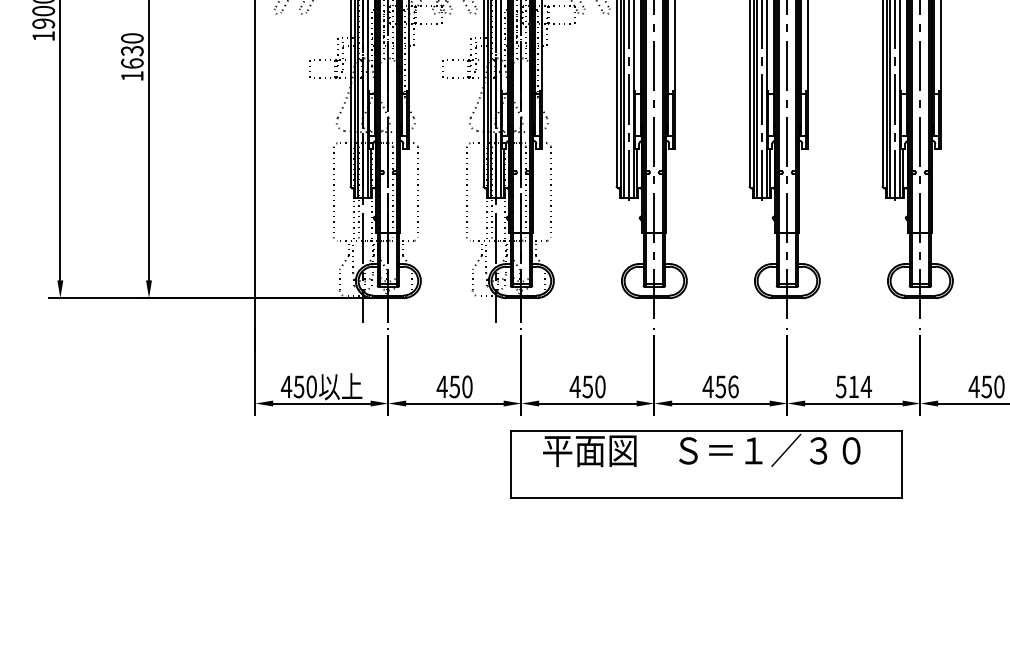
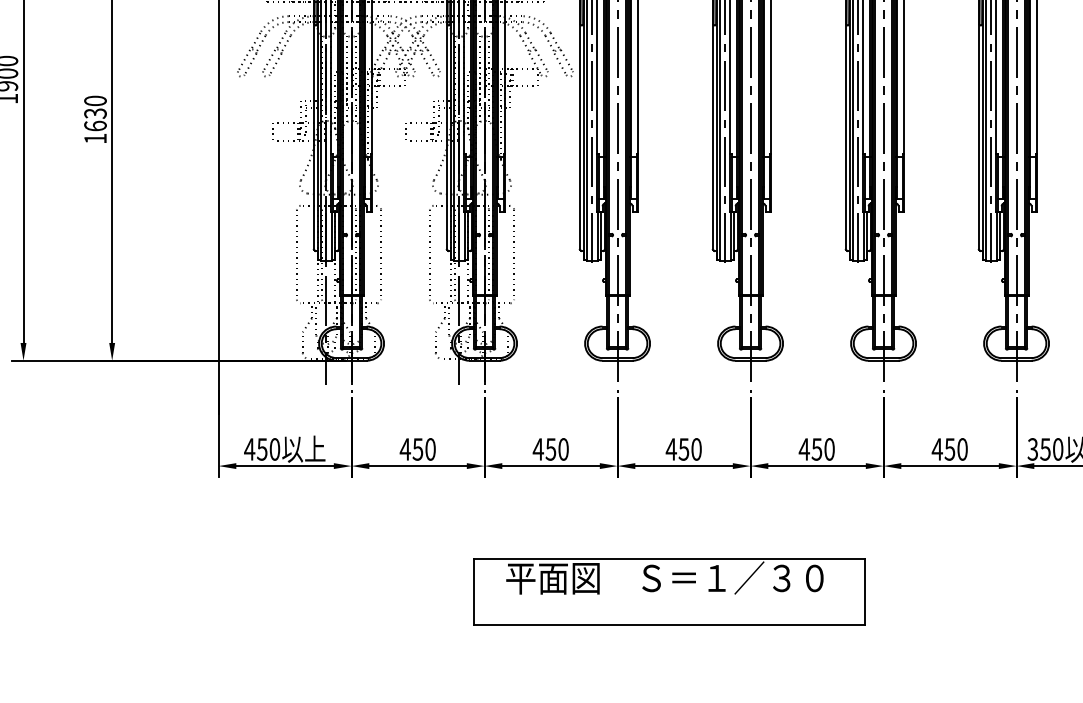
text: (733, 386) -> (696, 449), 456 -> 450
text: (853, 386) -> (816, 449), 514 -> 450
part: (706, 463) -> (669, 591), moved

